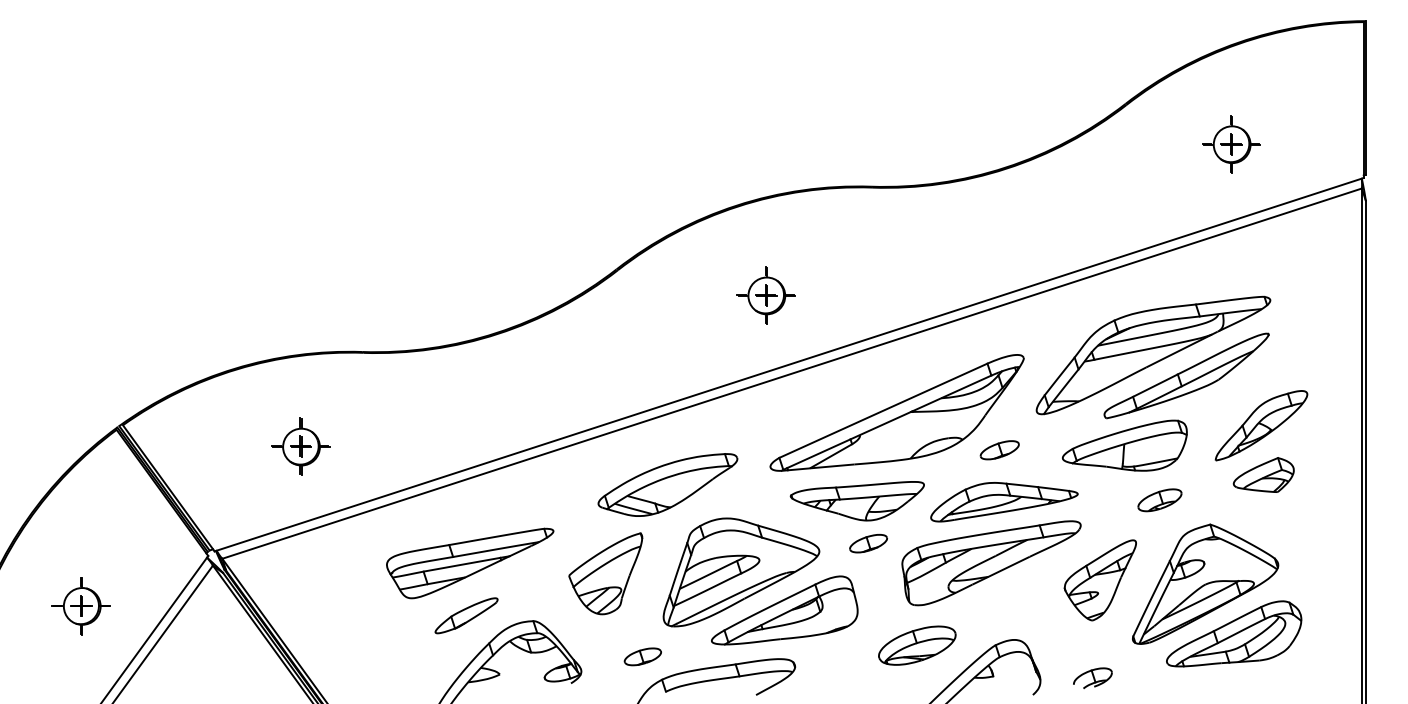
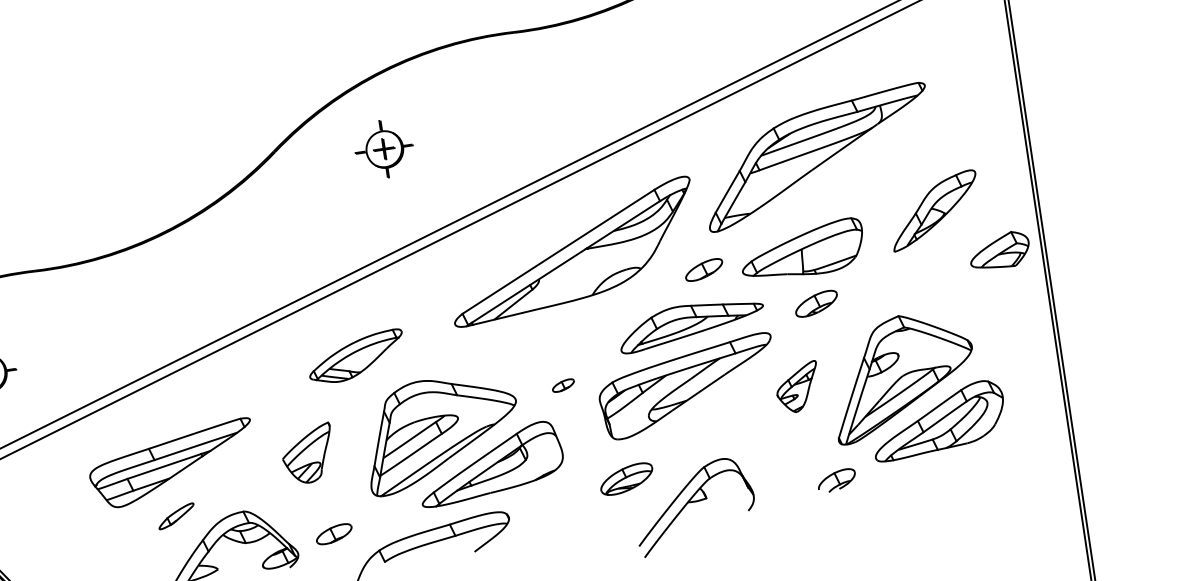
part: (765, 295) -> (383, 149), moved
part: (1186, 375) -> (853, 172), removed
part: (999, 450) -> (703, 270), moved
part: (1263, 474) -> (999, 250), moved
part: (667, 484) -> (355, 356), size x0.7
part: (1159, 500) -> (816, 304), moved
part: (856, 501) -> (545, 345), removed
part: (868, 543) -> (563, 385), size x0.6
part: (605, 573) -> (307, 453), size x0.7
part: (1099, 580) -> (797, 387), size x0.6
part: (466, 615) -> (176, 515), size x0.6
part: (917, 645) -> (626, 478), size x0.7
part: (642, 656) -> (333, 533), moved
part: (1092, 678) -> (836, 481), moved

